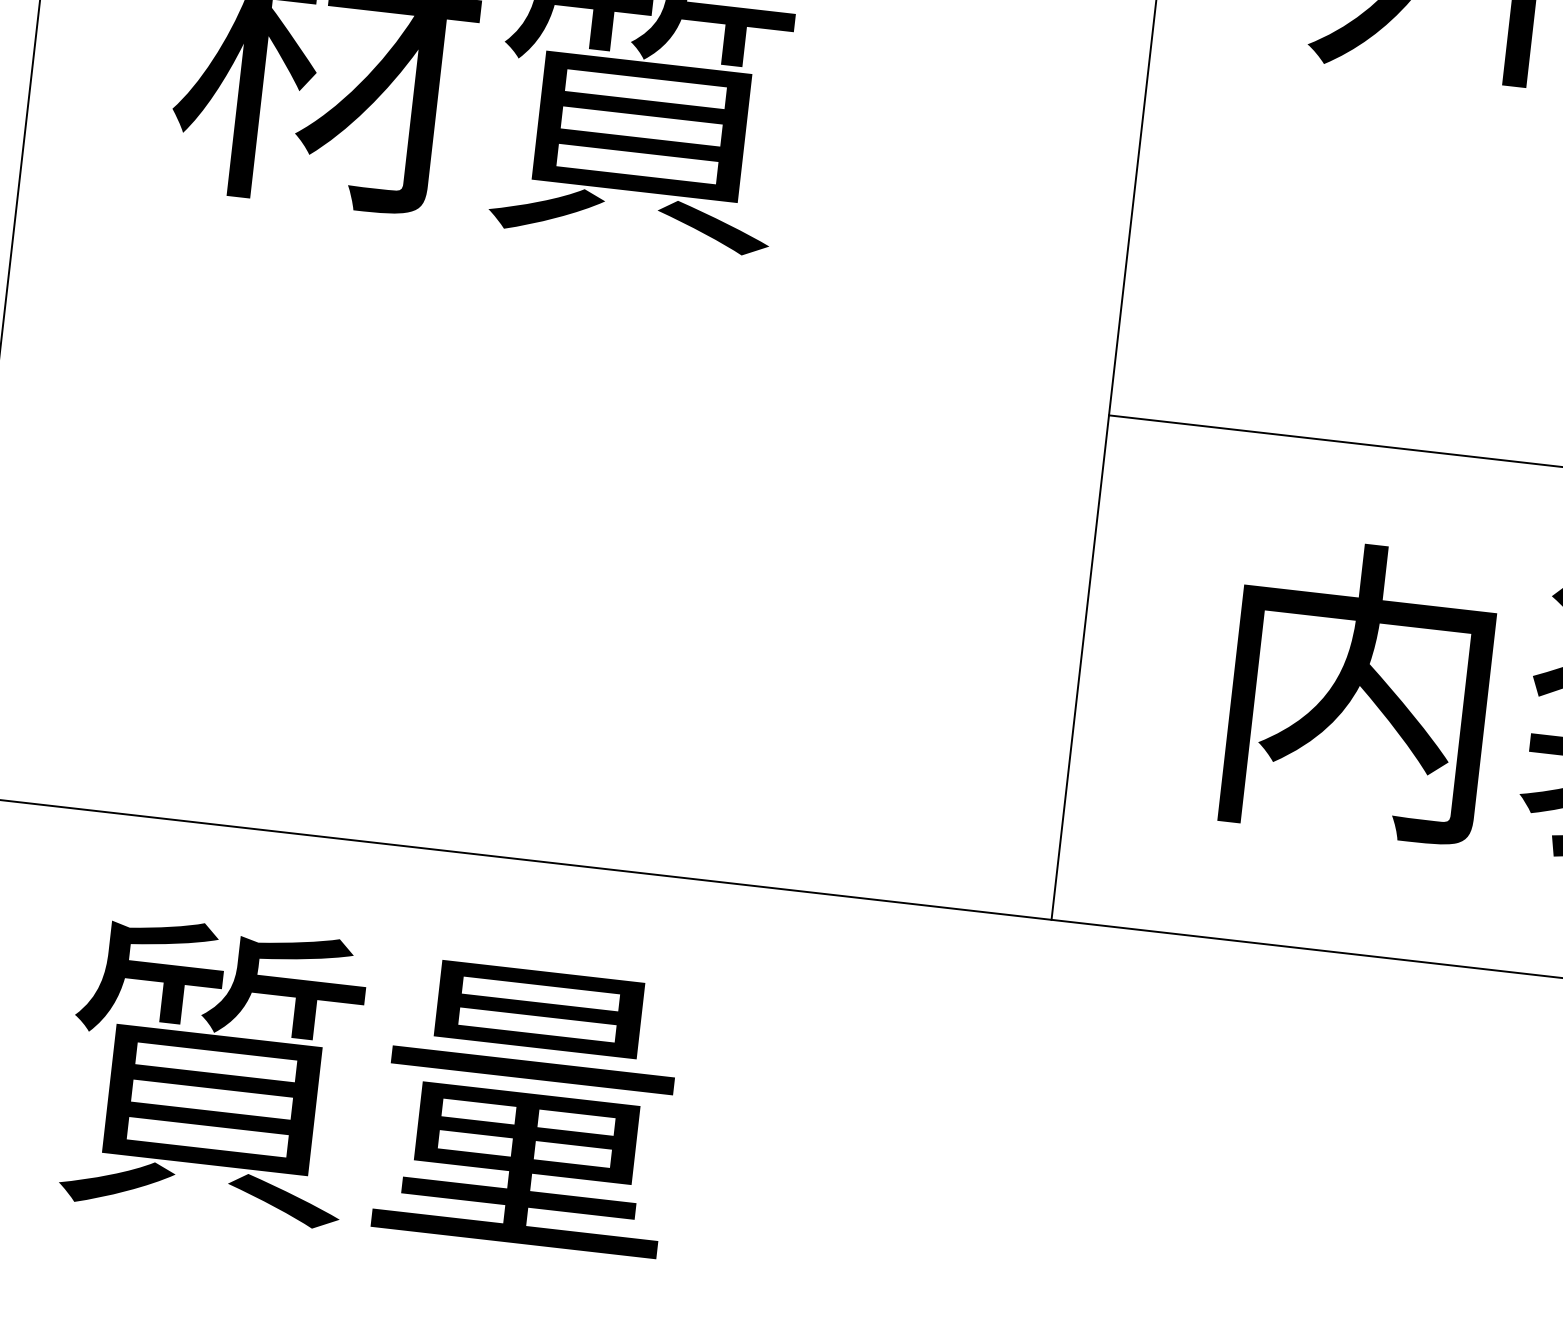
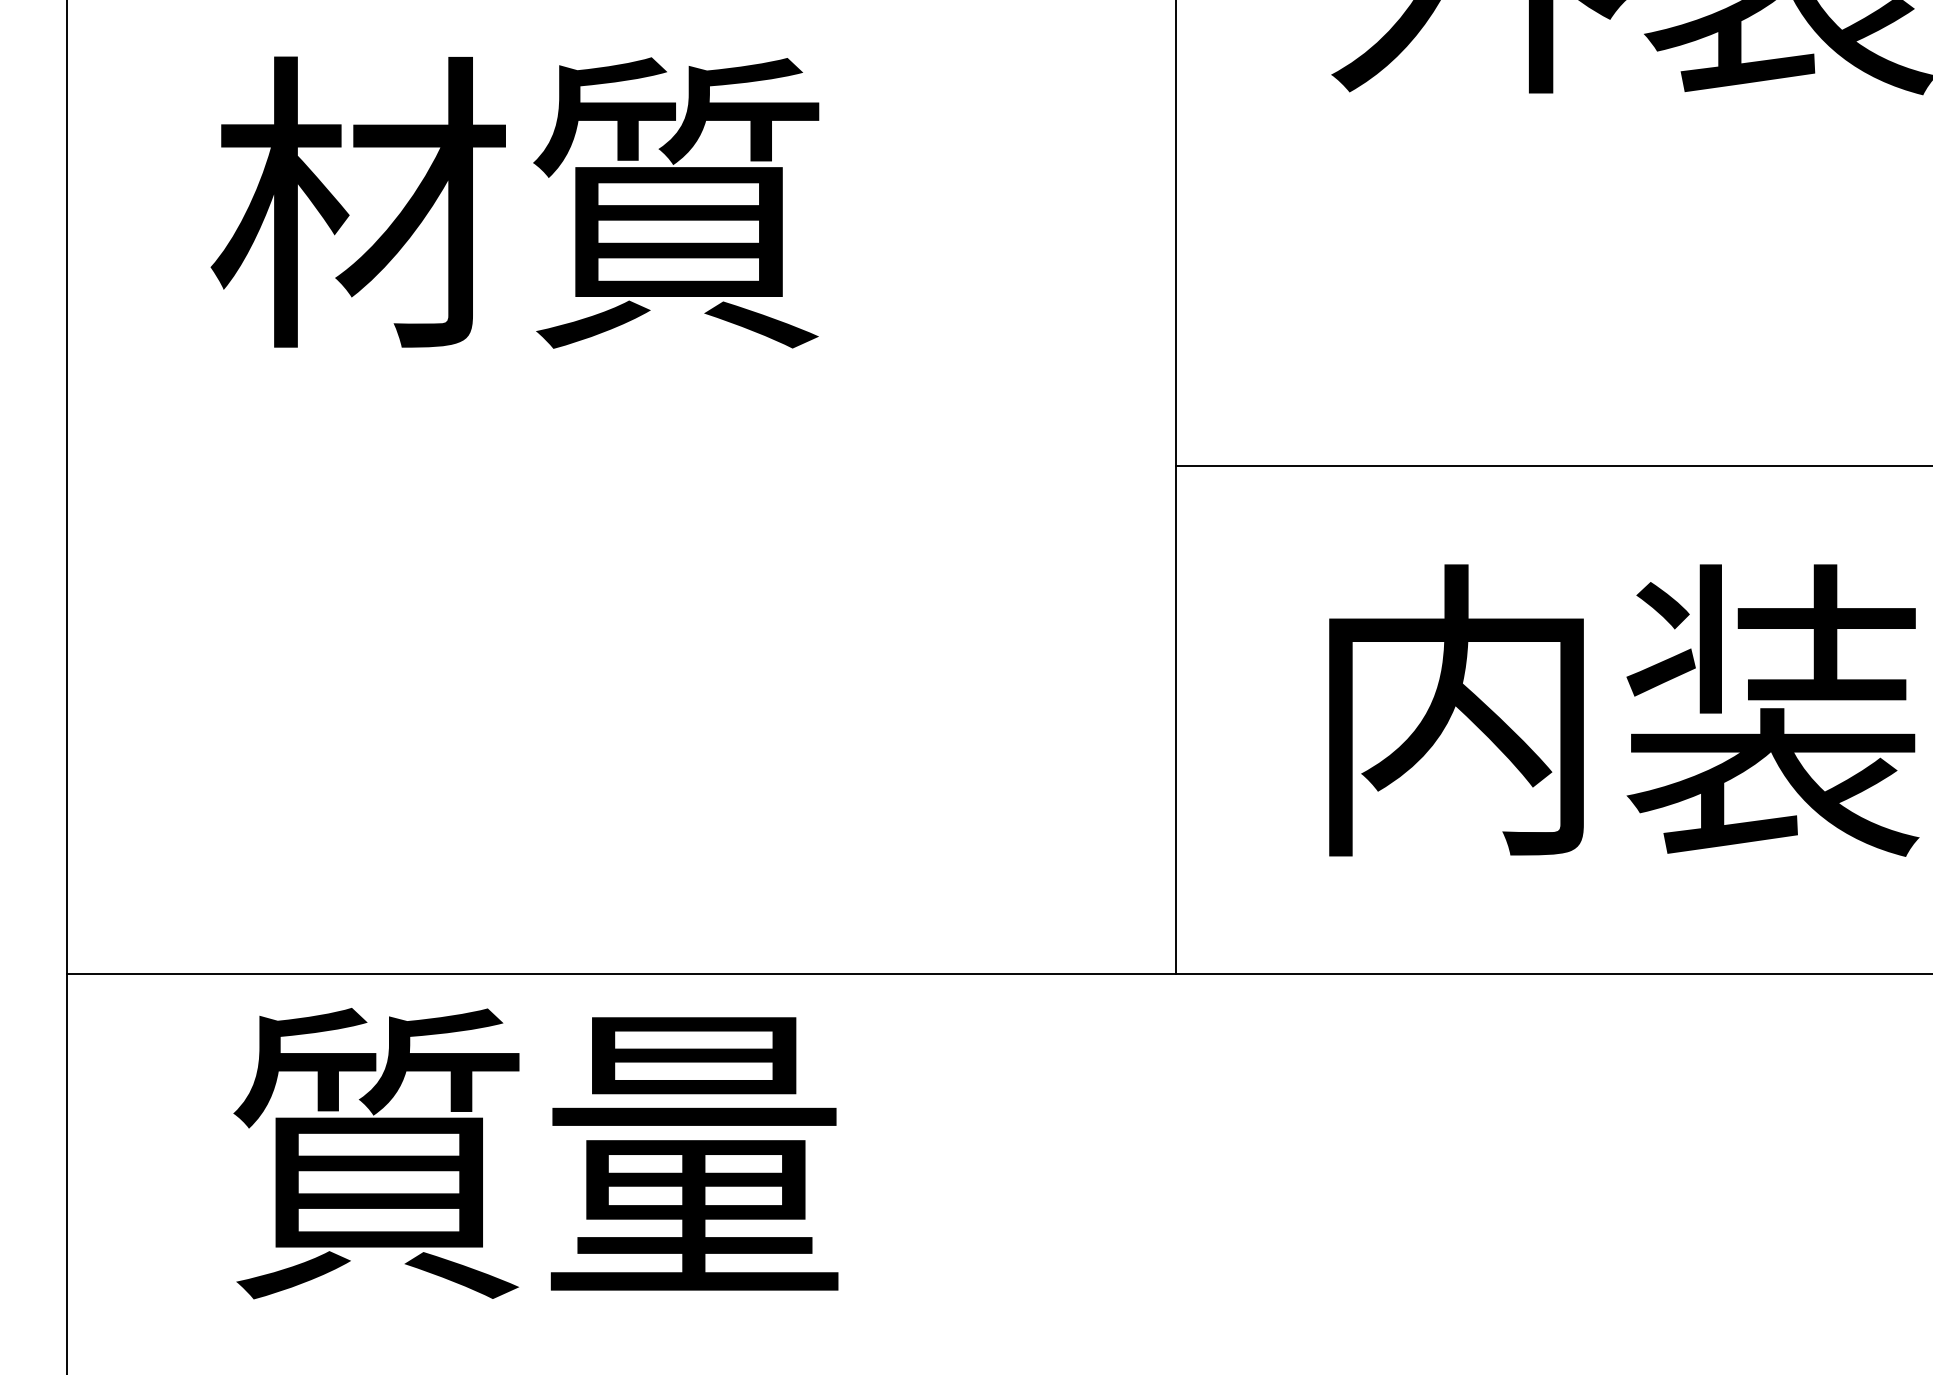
text: (370, 1088) -> (535, 1153), moved

